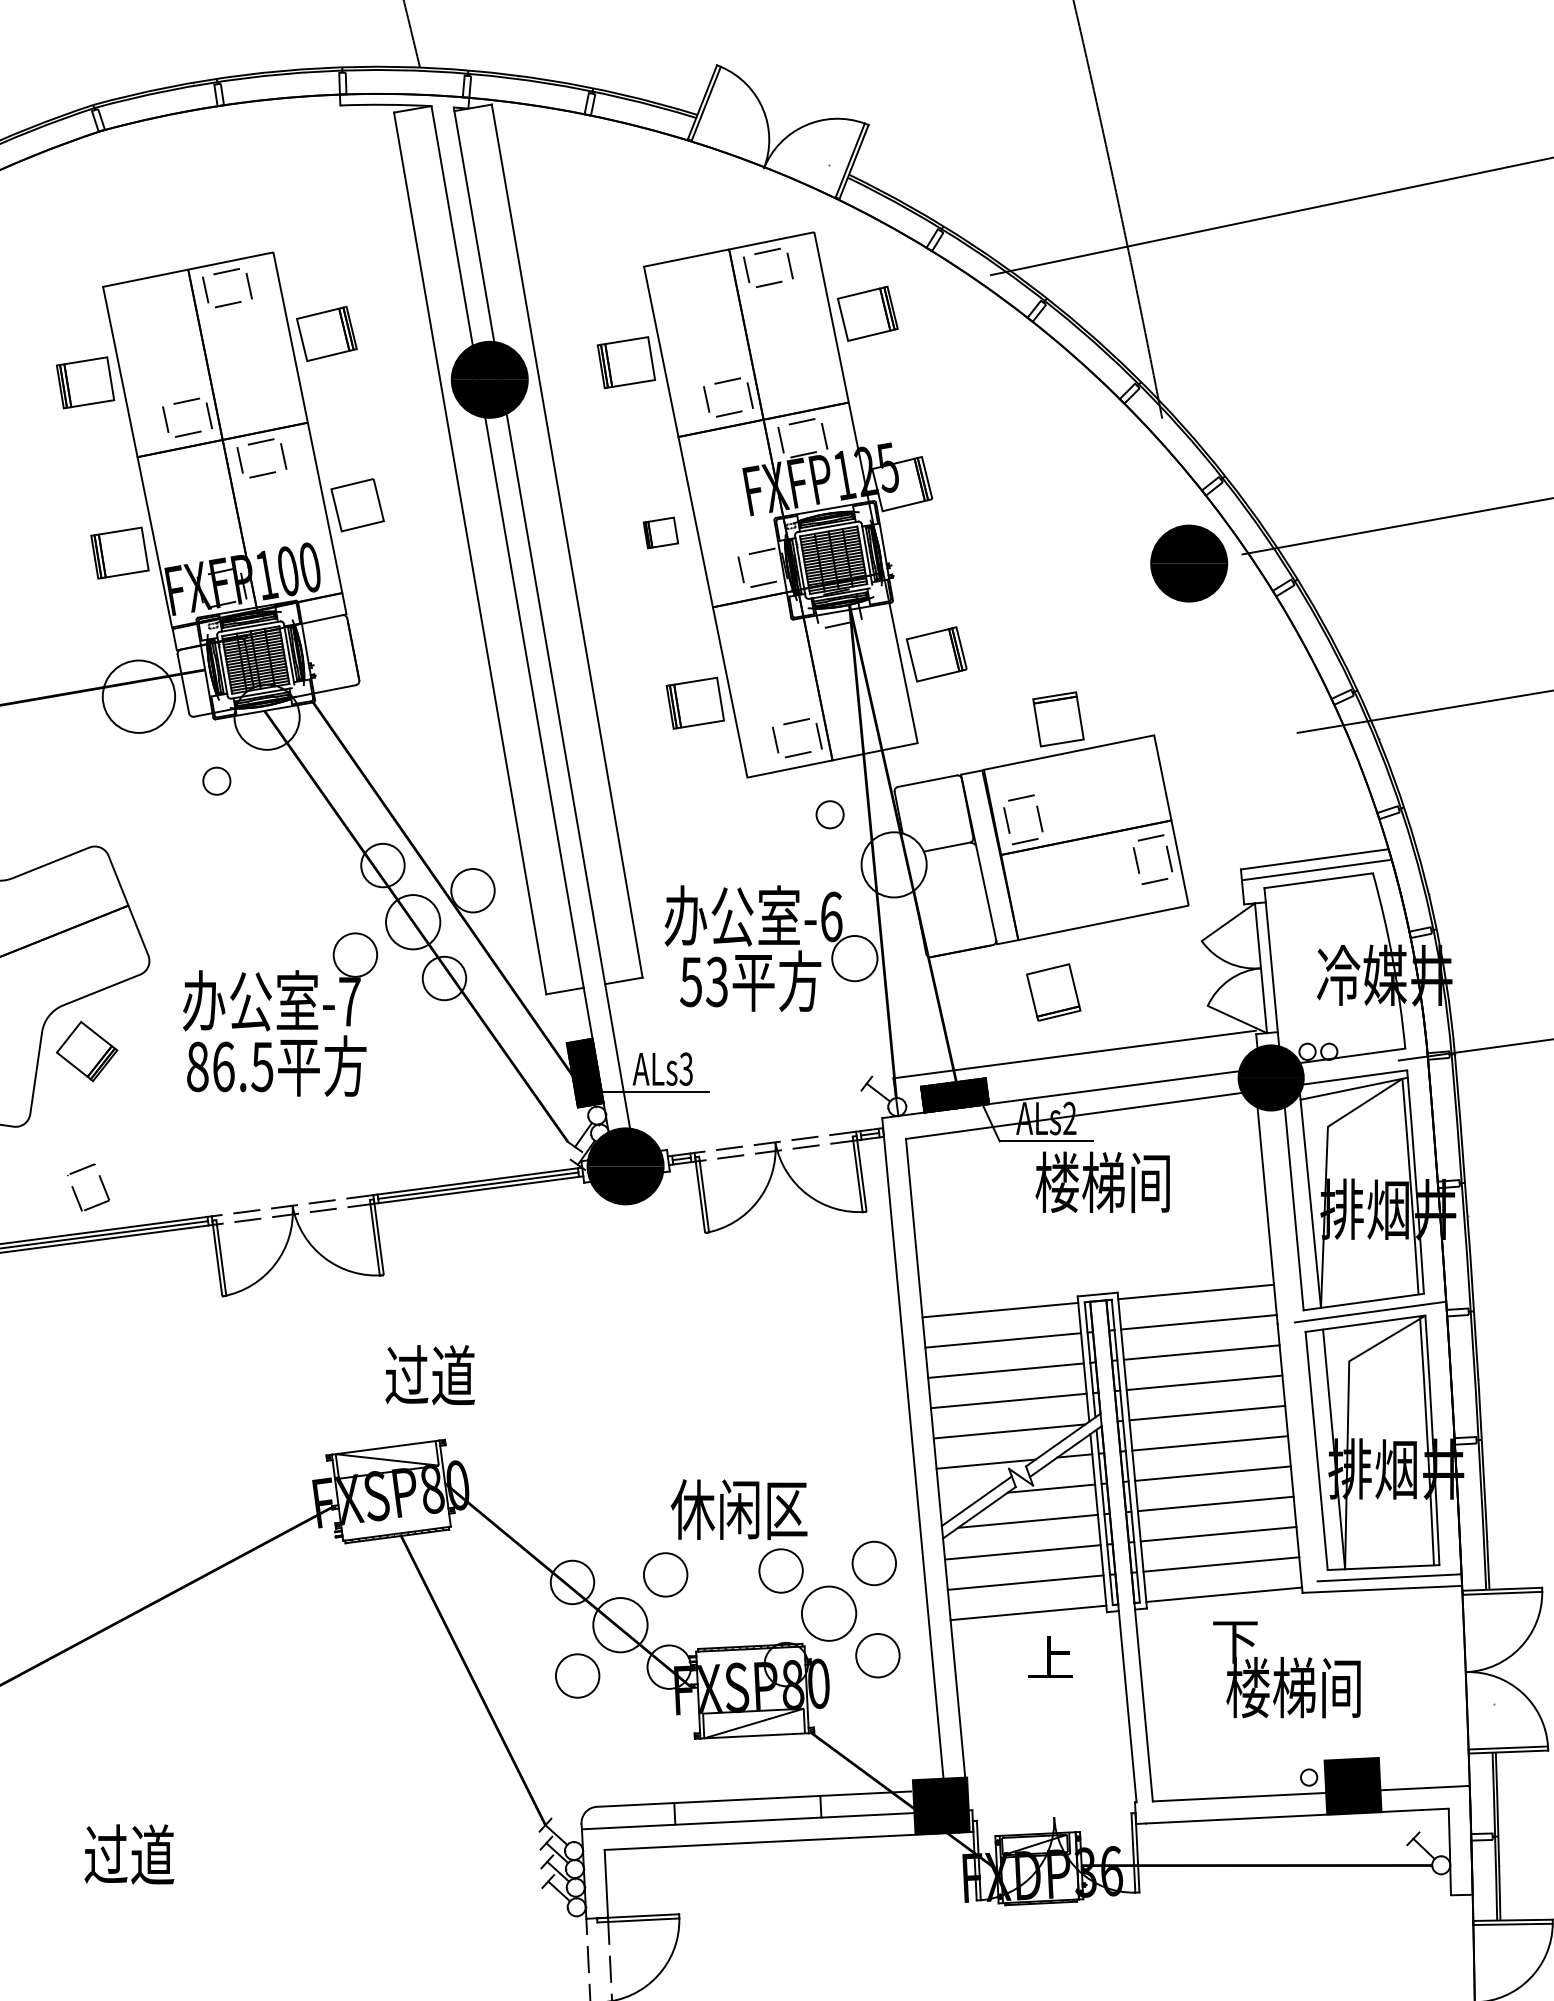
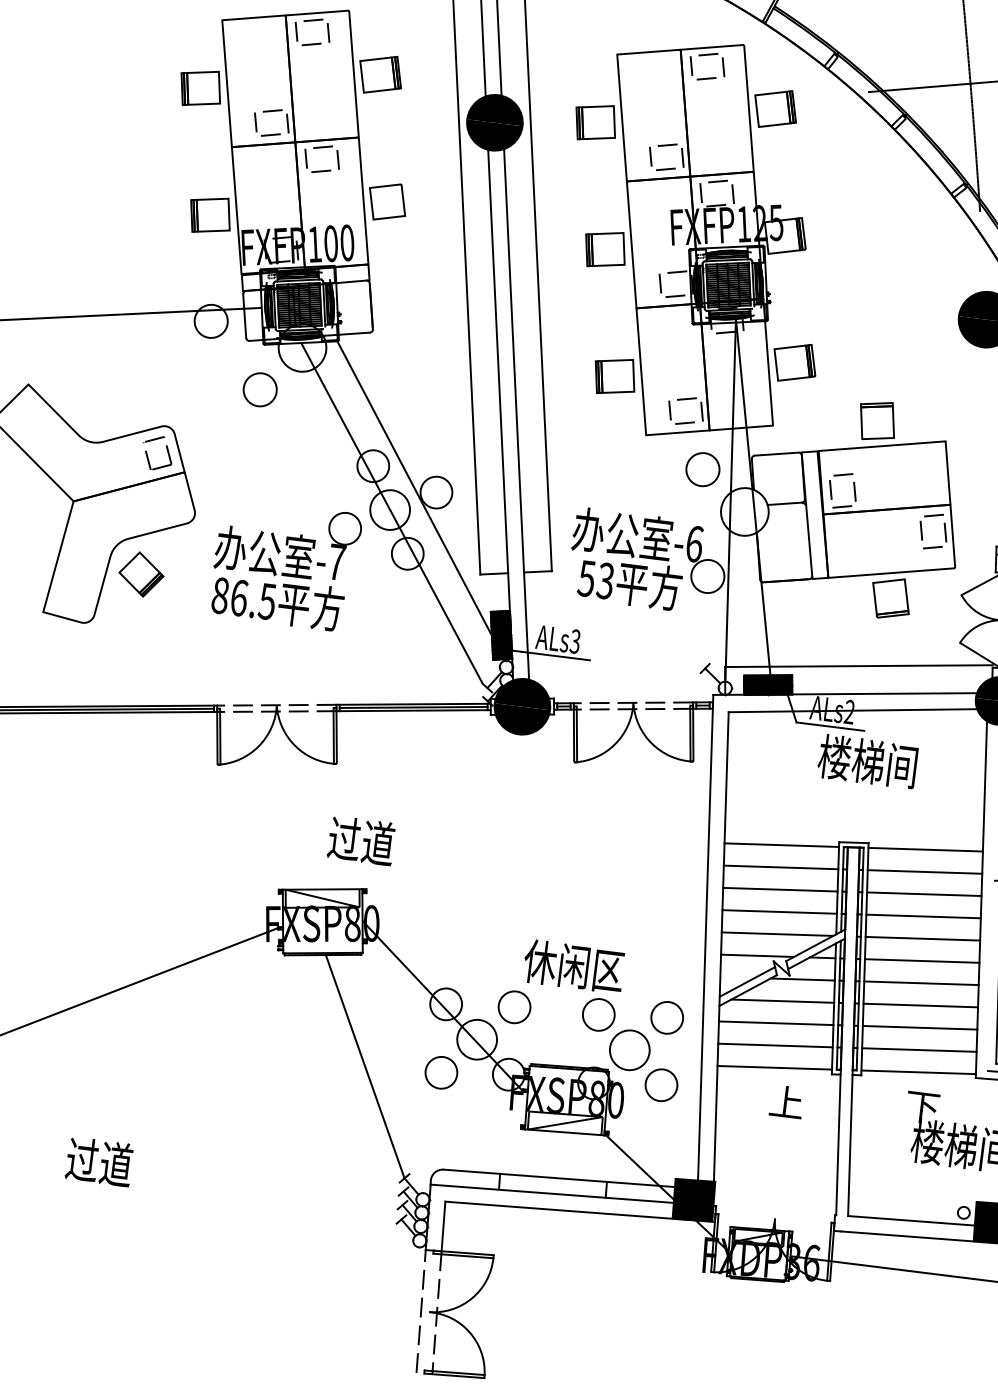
part: (660, 532) -> (605, 249), size x1.67
circle: (138, 696) -> (210, 321), size x0.62
circle: (216, 780) -> (260, 389), size x1.67
circle: (829, 814) -> (702, 469), size x1.67
part: (1053, 992) -> (890, 598), moved
part: (100, 1181) -> (166, 450), moved

